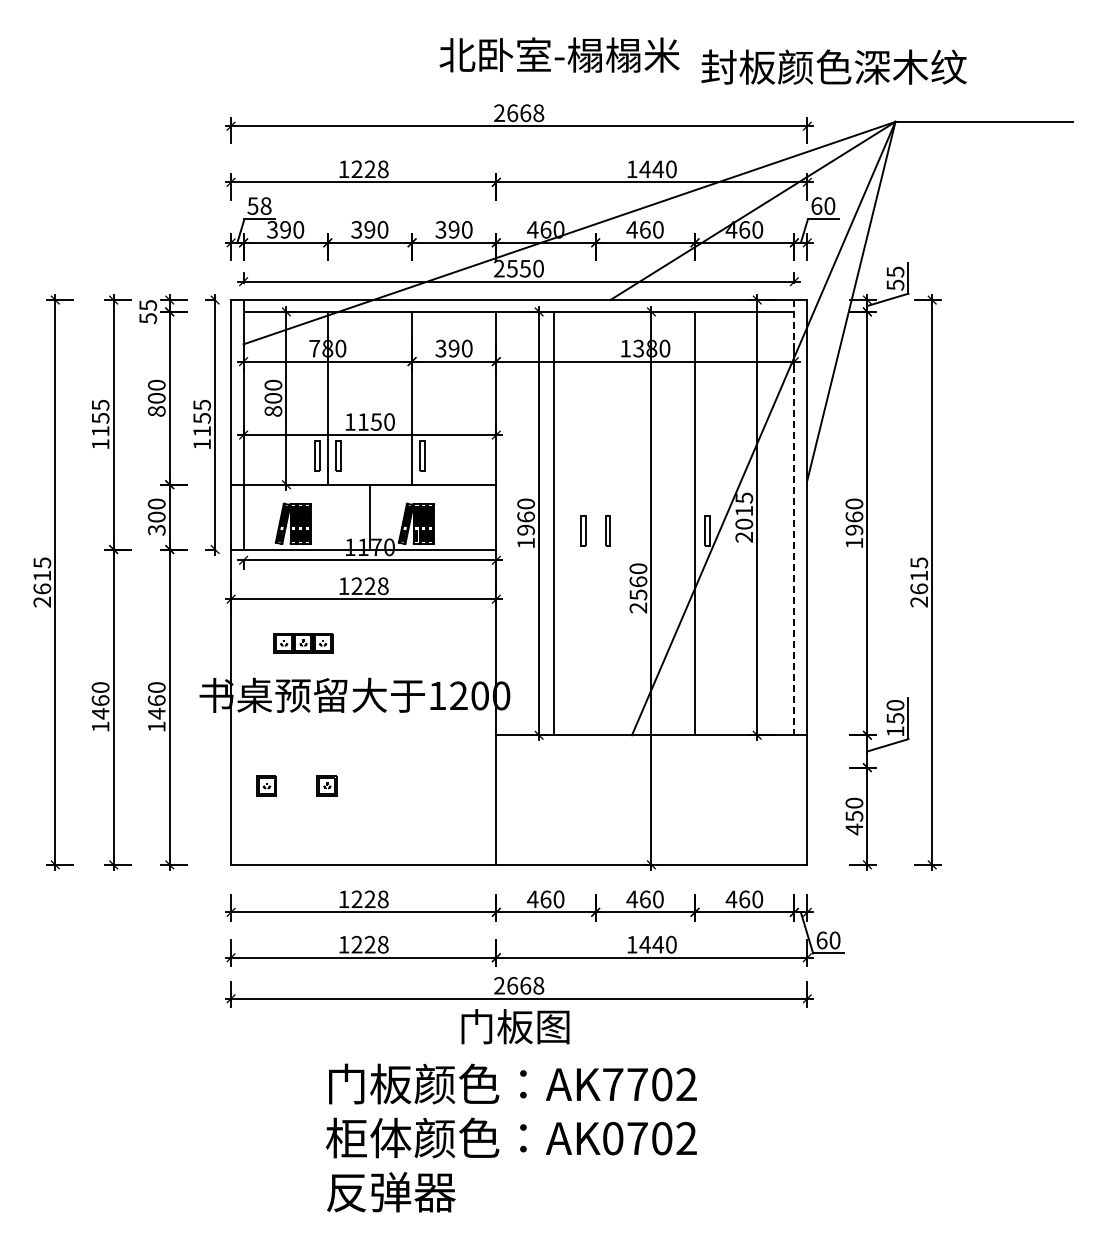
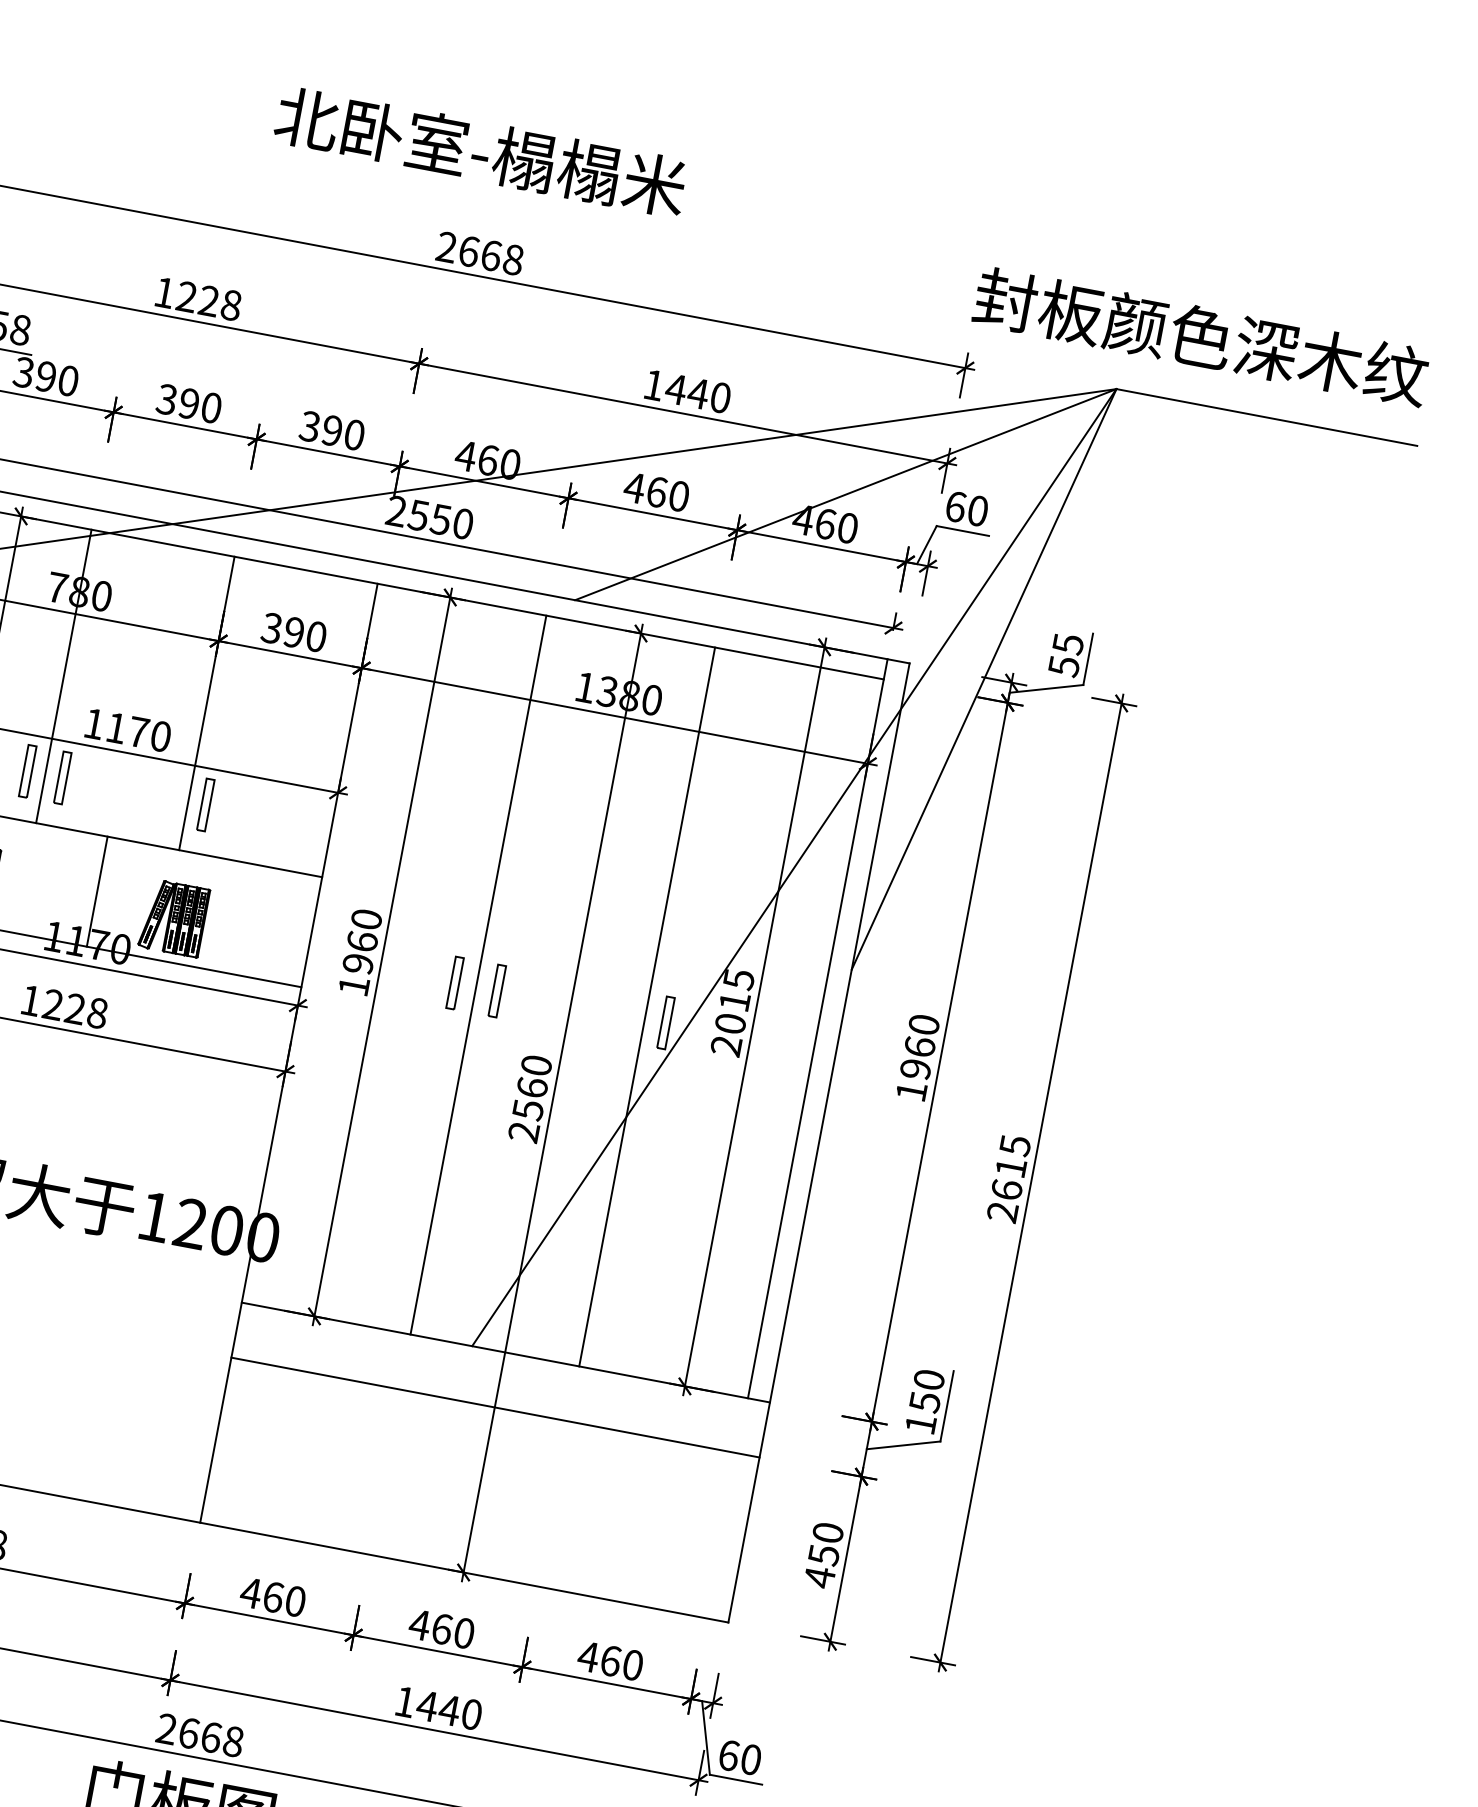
text: (559, 54) -> (480, 150), moved
text: (833, 66) -> (1200, 335), moved
text: (375, 421) -> (137, 731), 1150 -> 1170
line: (794, 517) -> (818, 1028), dashed -> solid
line: (553, 523) -> (478, 974), moved
line: (651, 767) -> (494, 1407), added

